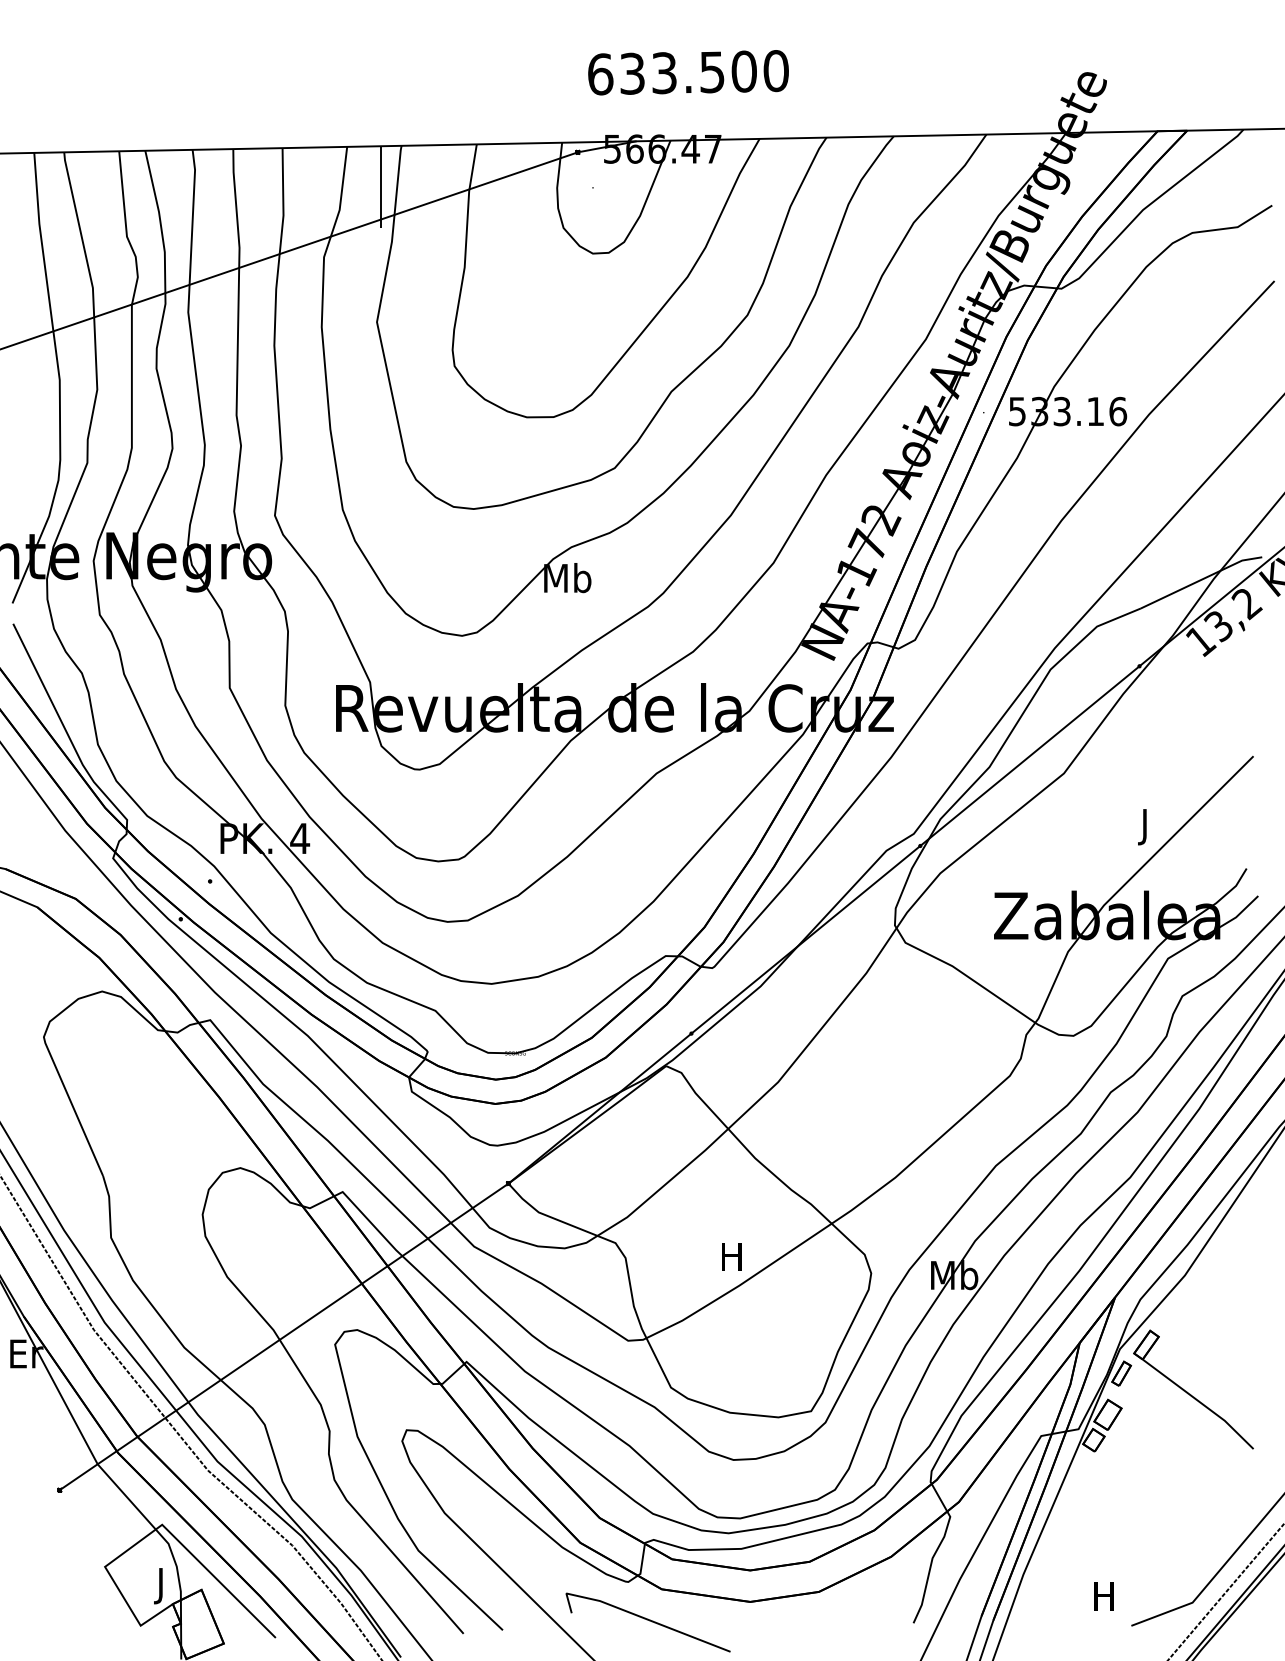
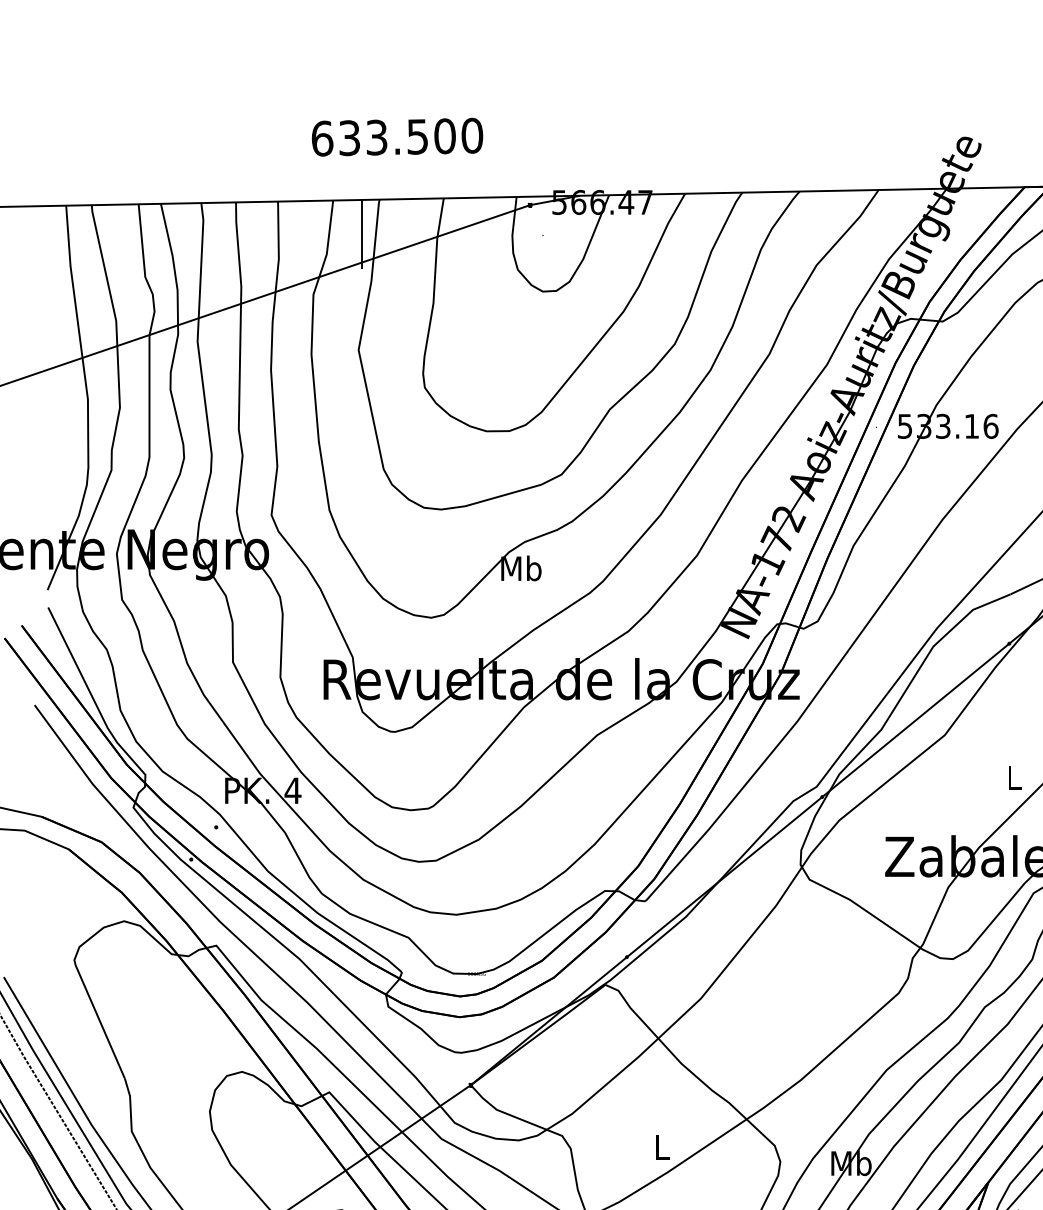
text: (688, 72) -> (397, 137), moved
text: (1146, 827) -> (1015, 781), J -> L
text: (731, 1256) -> (661, 1147), H -> L

